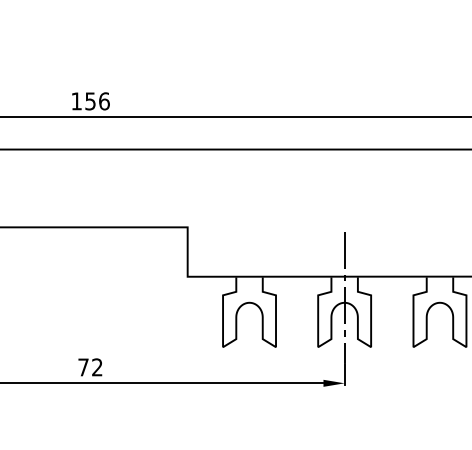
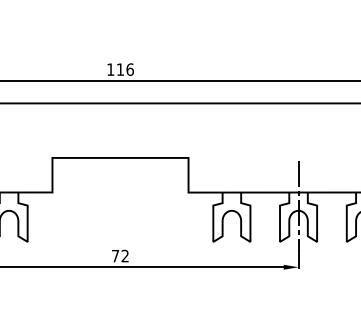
text: (89, 101) -> (119, 69), 156 -> 116

